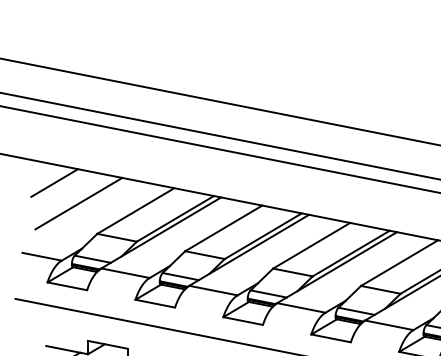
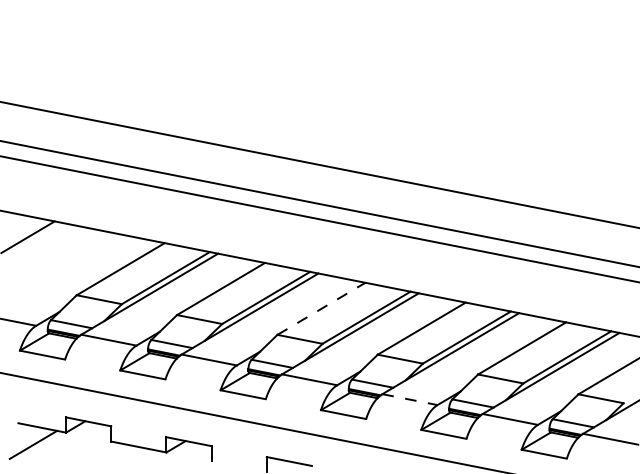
line: (78, 203) -> (55, 260), removed
line: (311, 245) -> (321, 308), solid -> dashed
line: (389, 325) -> (410, 399), solid -> dashed

